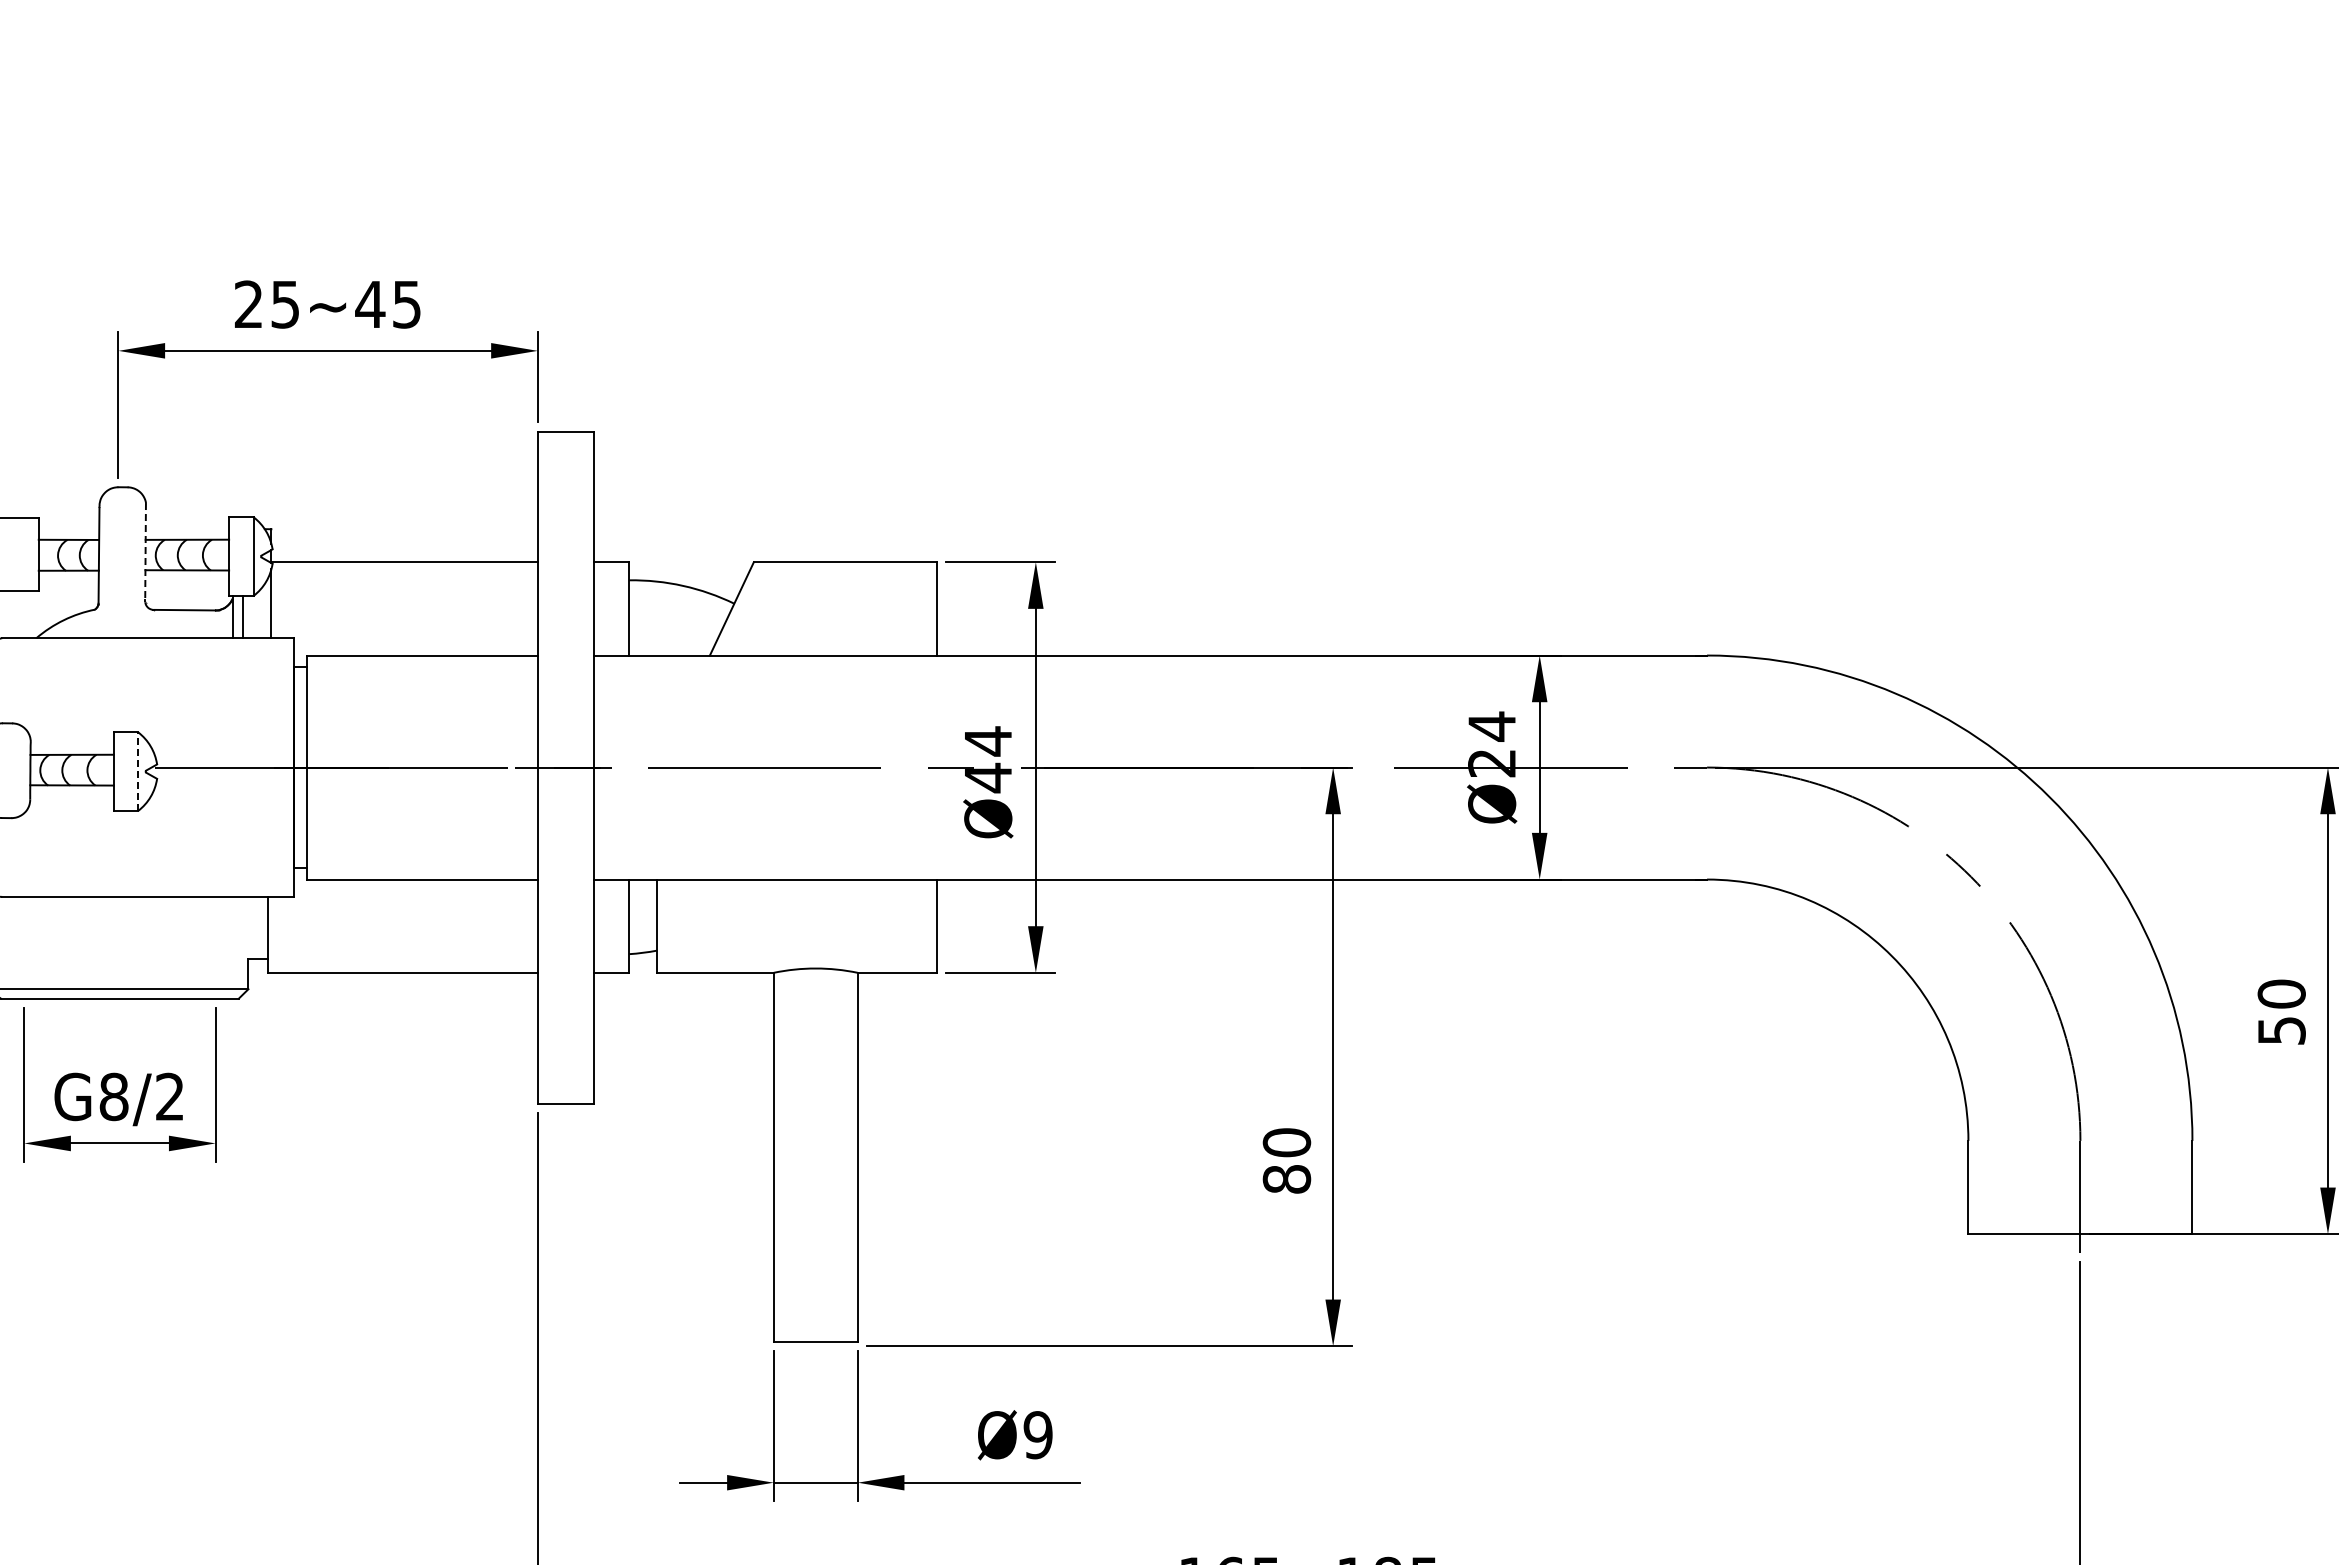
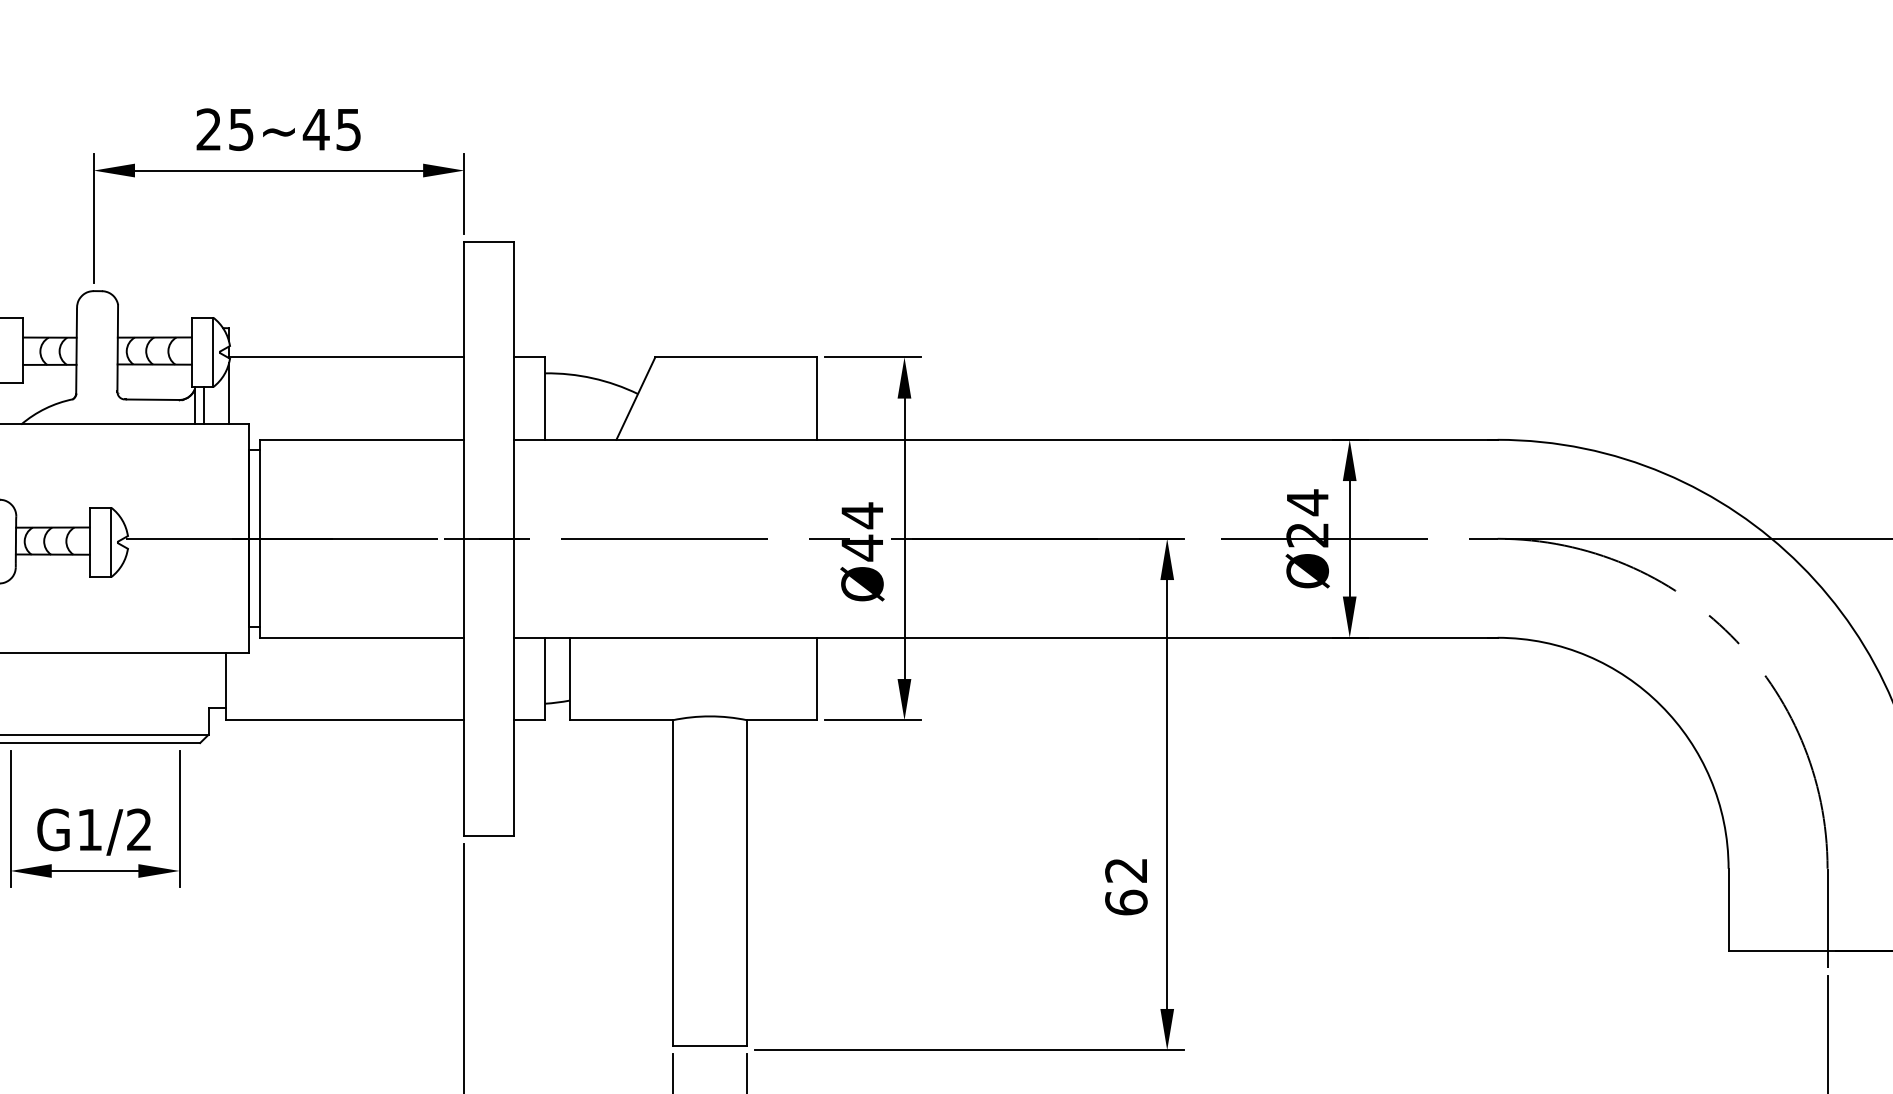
line: (145, 551) -> (117, 347), dashed -> solid
line: (138, 771) -> (111, 542), dashed -> solid
text: (113, 1096) -> (89, 829), G8/2 -> G1/2
text: (1286, 1160) -> (1125, 886), 80 -> 62

